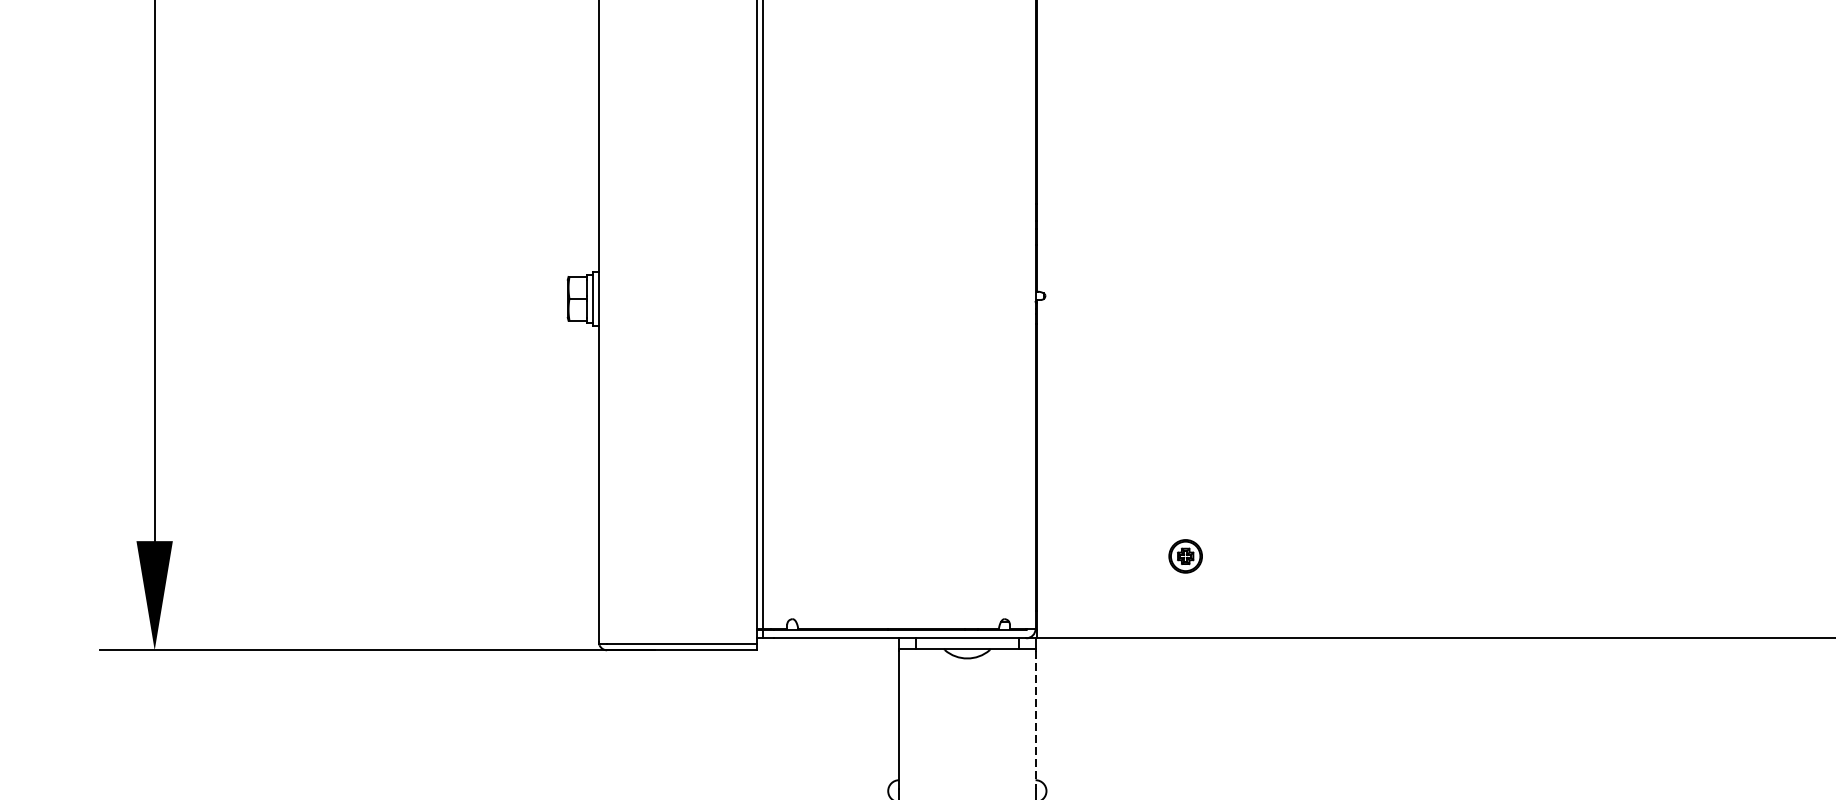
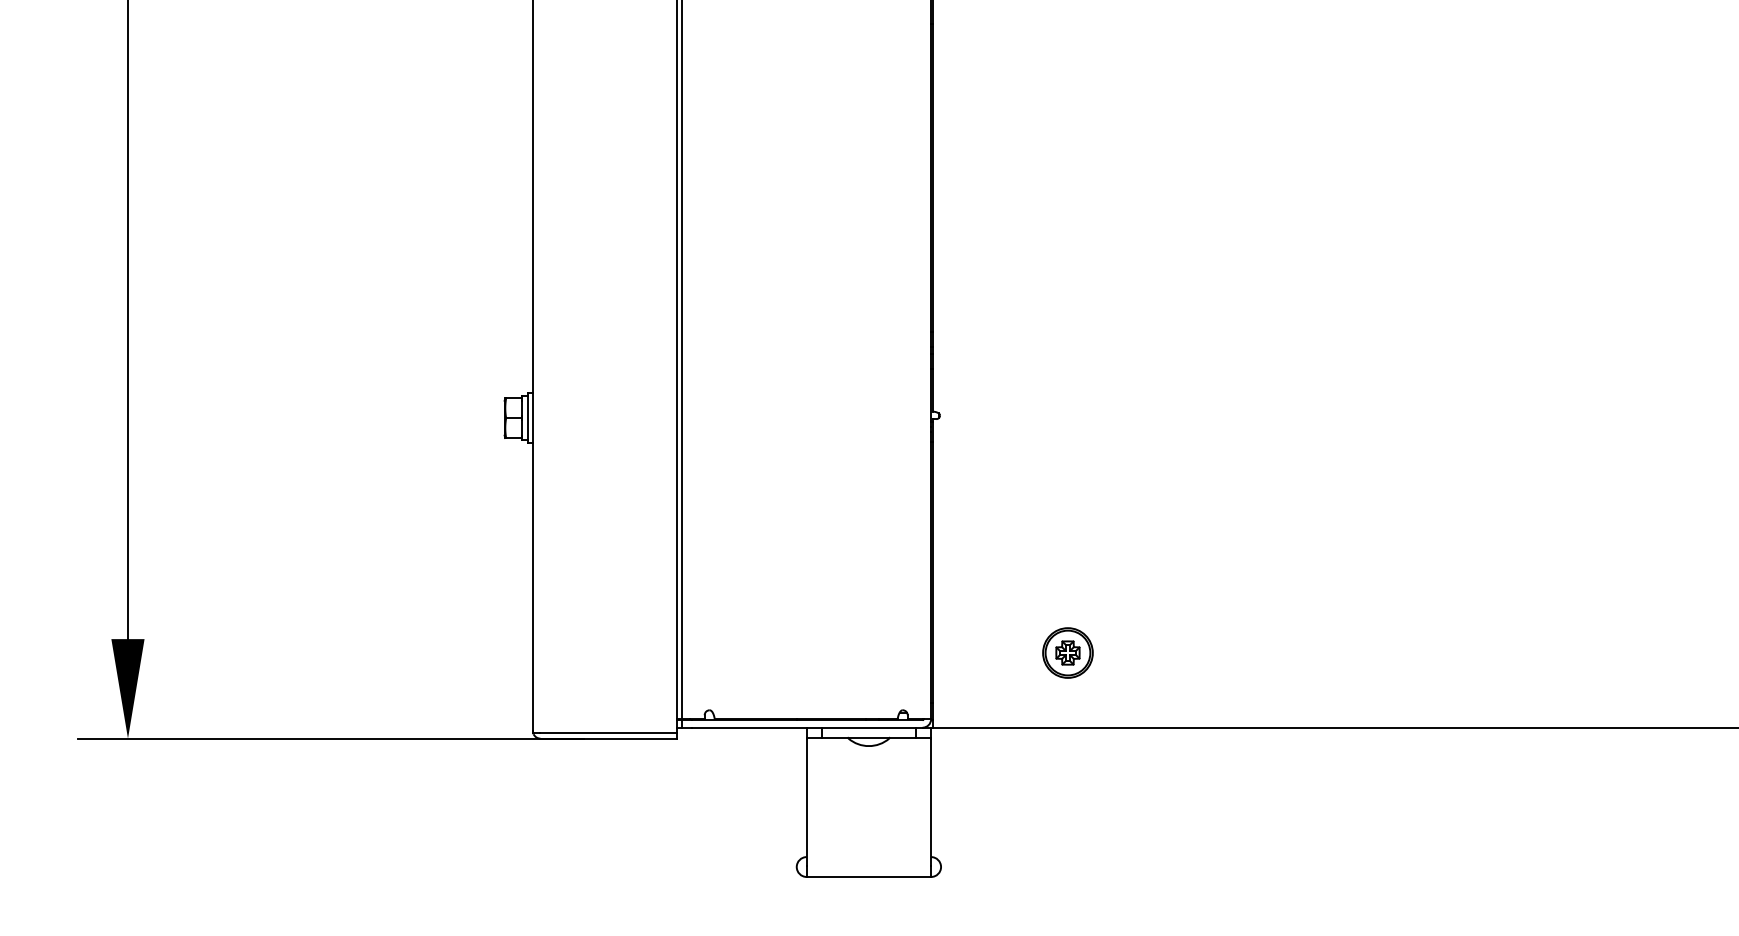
part: (1185, 555) -> (1067, 652), size x1.67
line: (1035, 720) -> (931, 802), dashed -> solid

